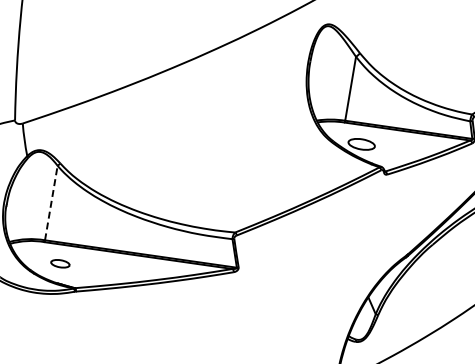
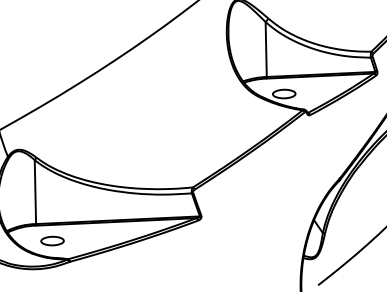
line: (51, 203) -> (35, 192), dashed -> solid
part: (60, 263) -> (52, 240), size x1.43

